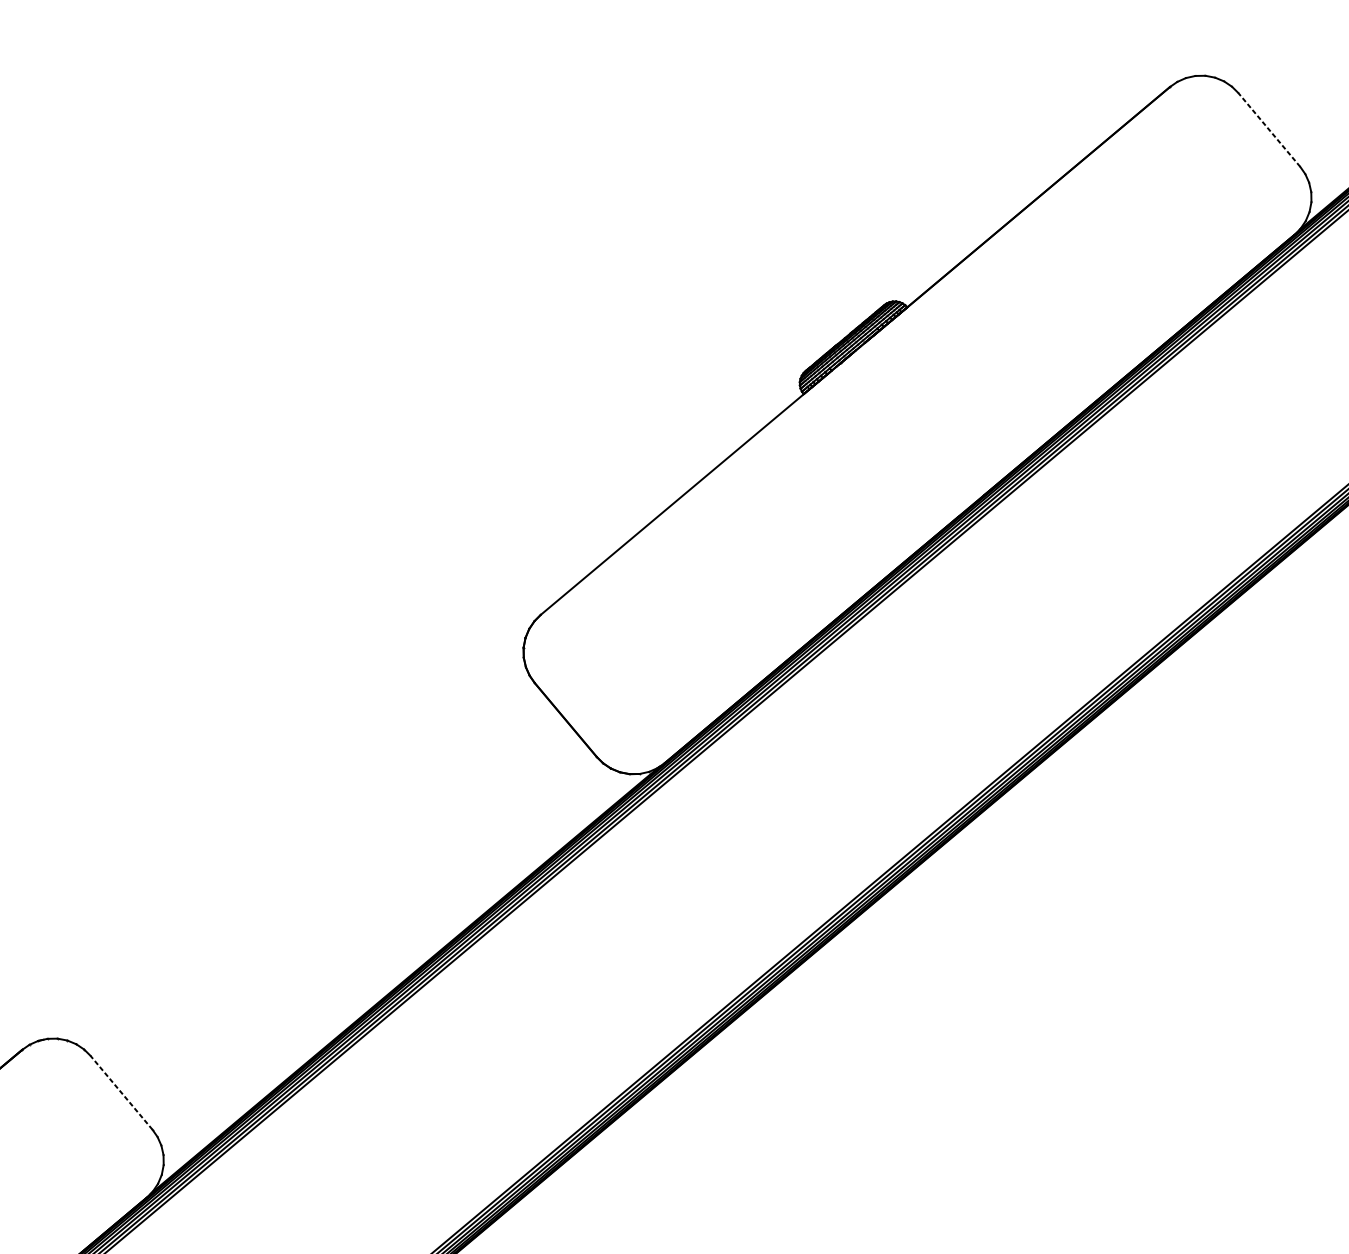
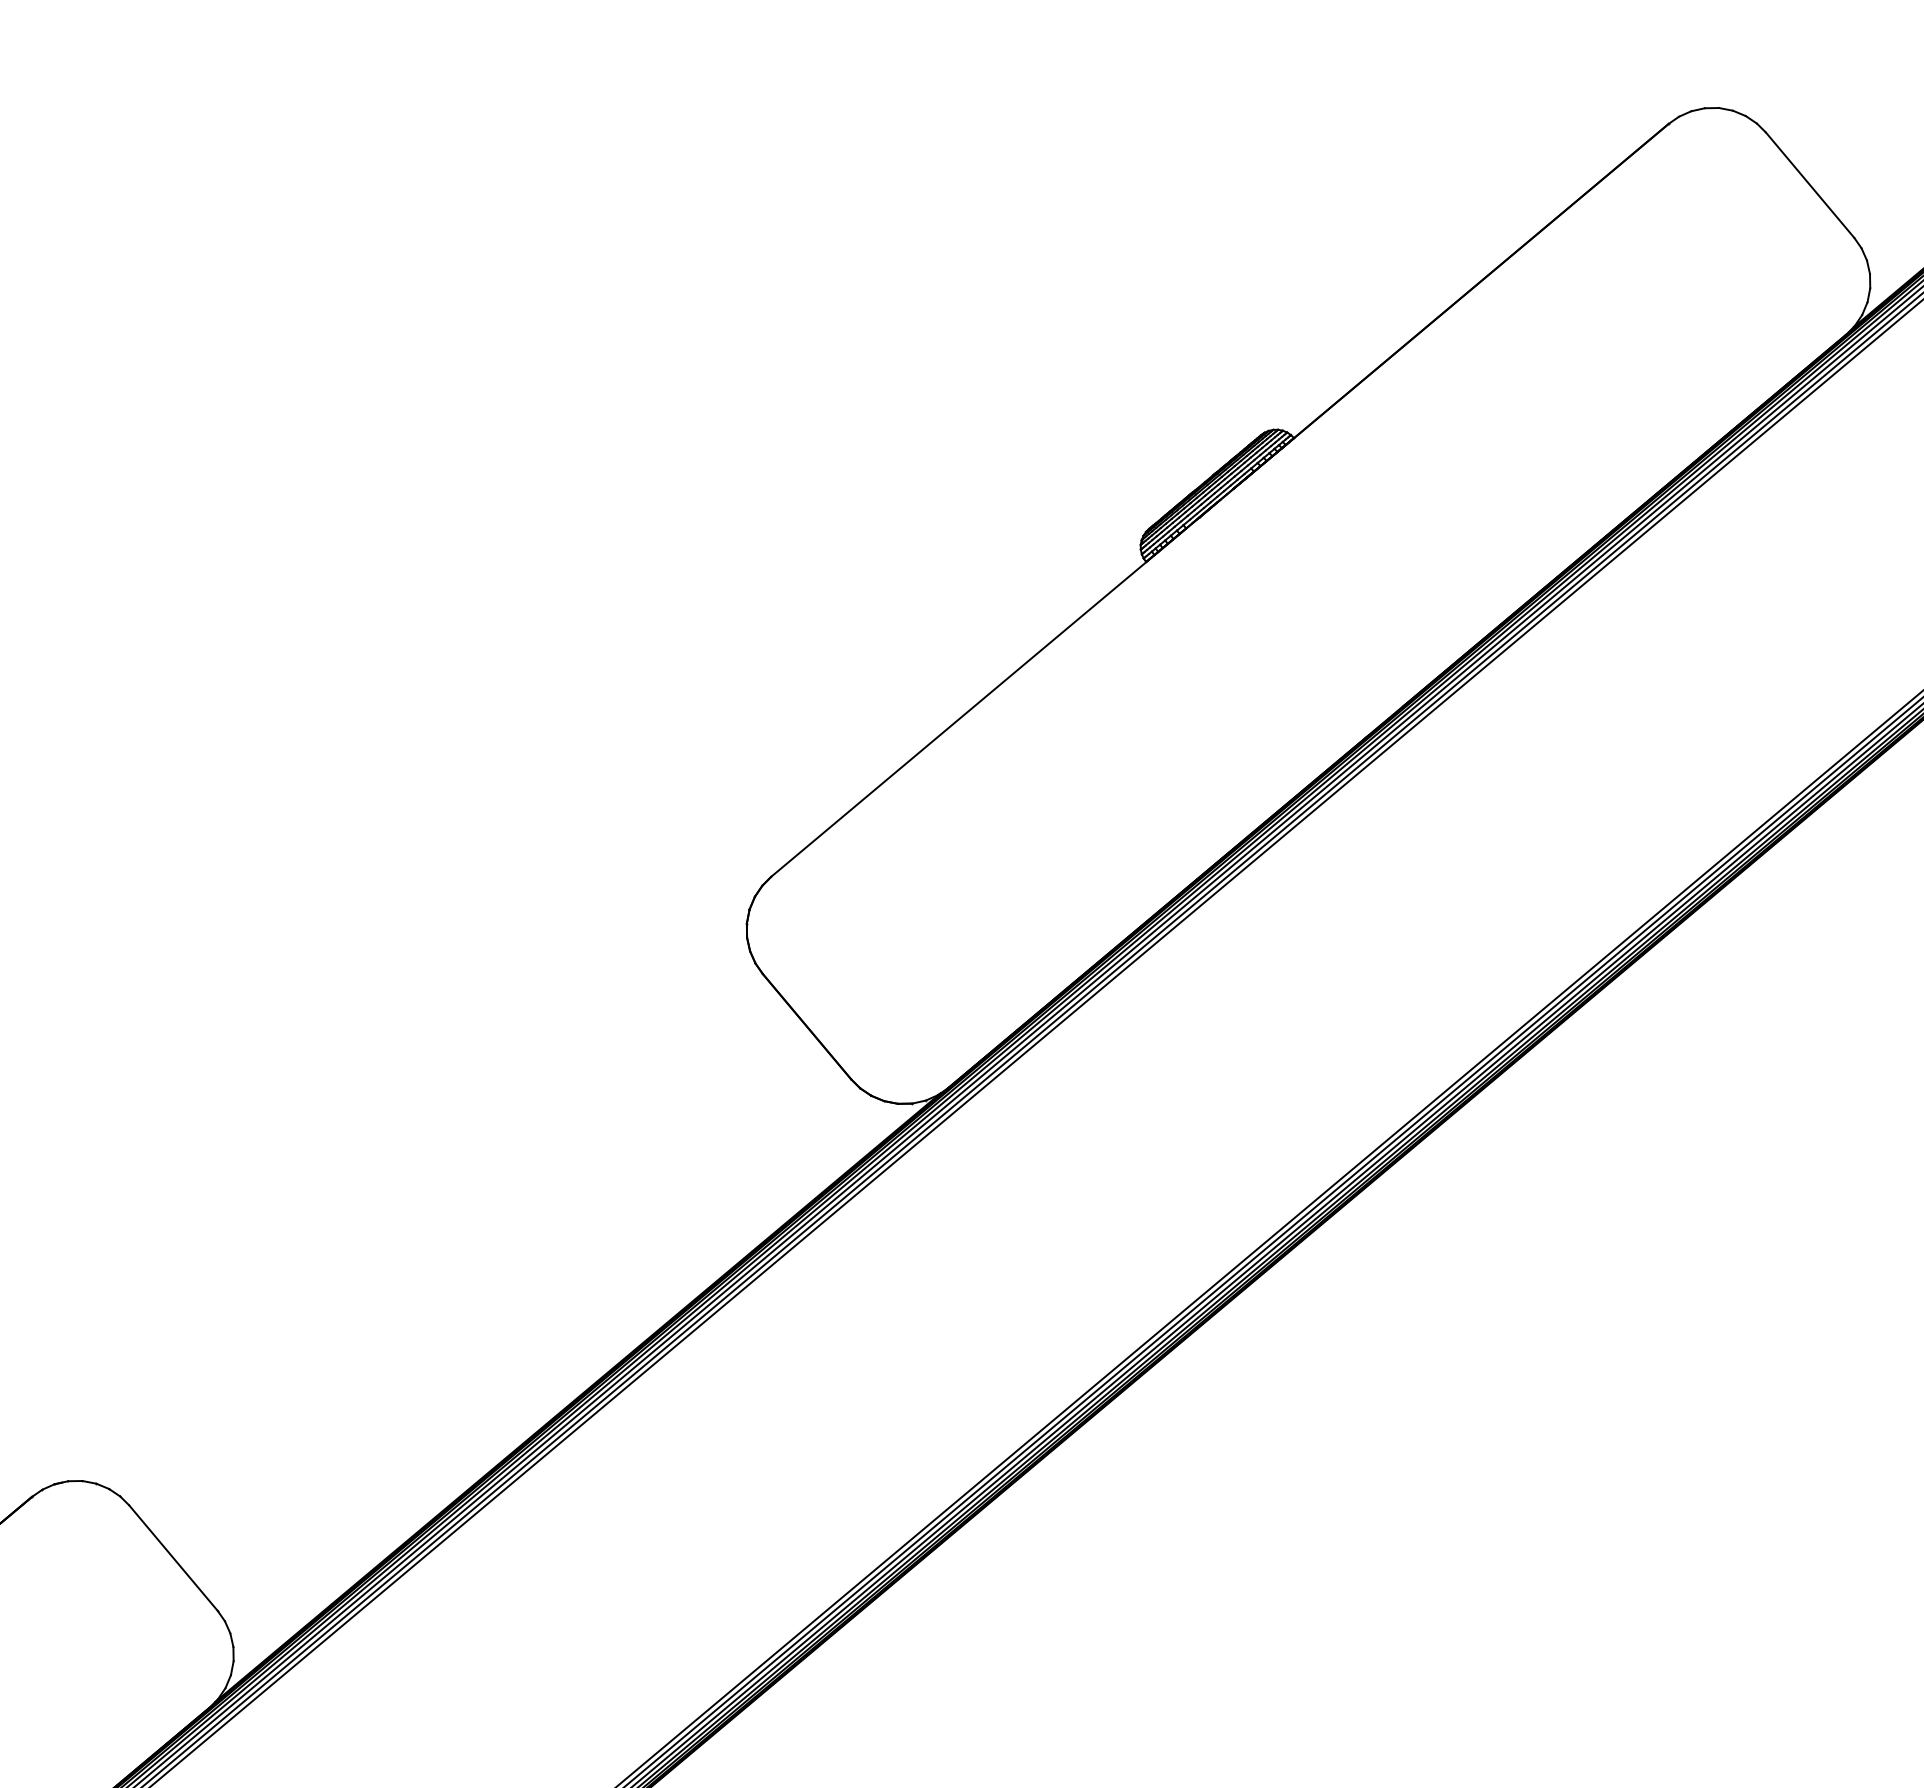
line: (1269, 130) -> (1810, 185), dashed -> solid
line: (121, 1093) -> (173, 1558), dashed -> solid

